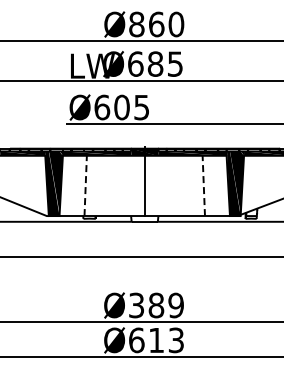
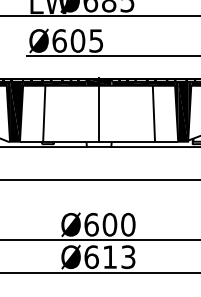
line: (85, 185) -> (44, 113), dashed -> solid
line: (203, 185) -> (153, 113), dashed -> solid
text: (156, 305) -> (110, 224), Ø389 -> Ø600

